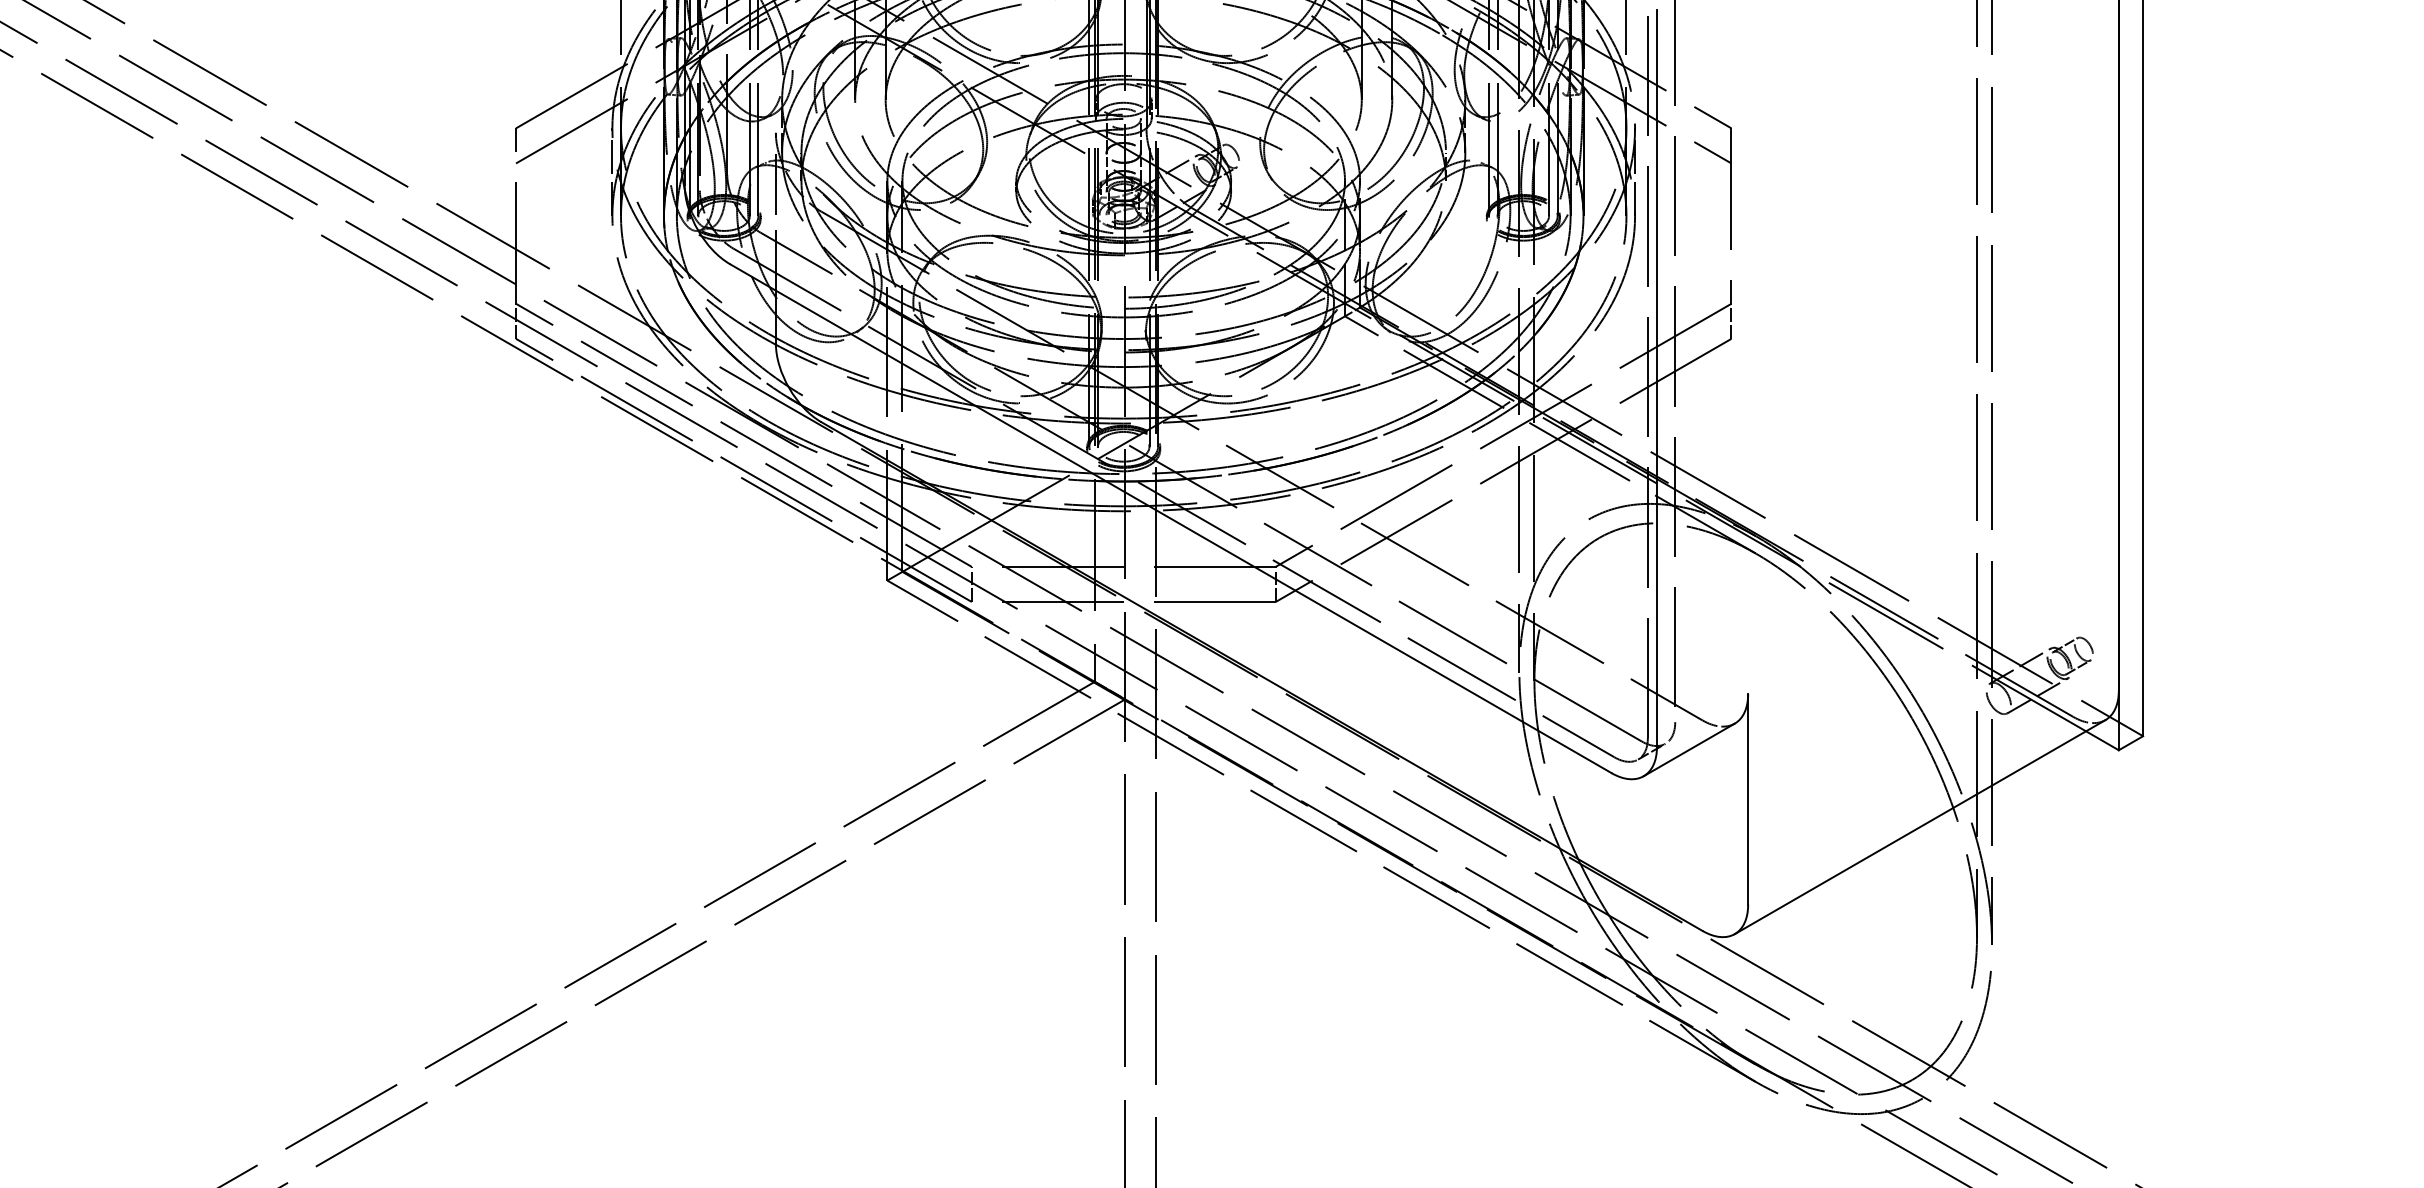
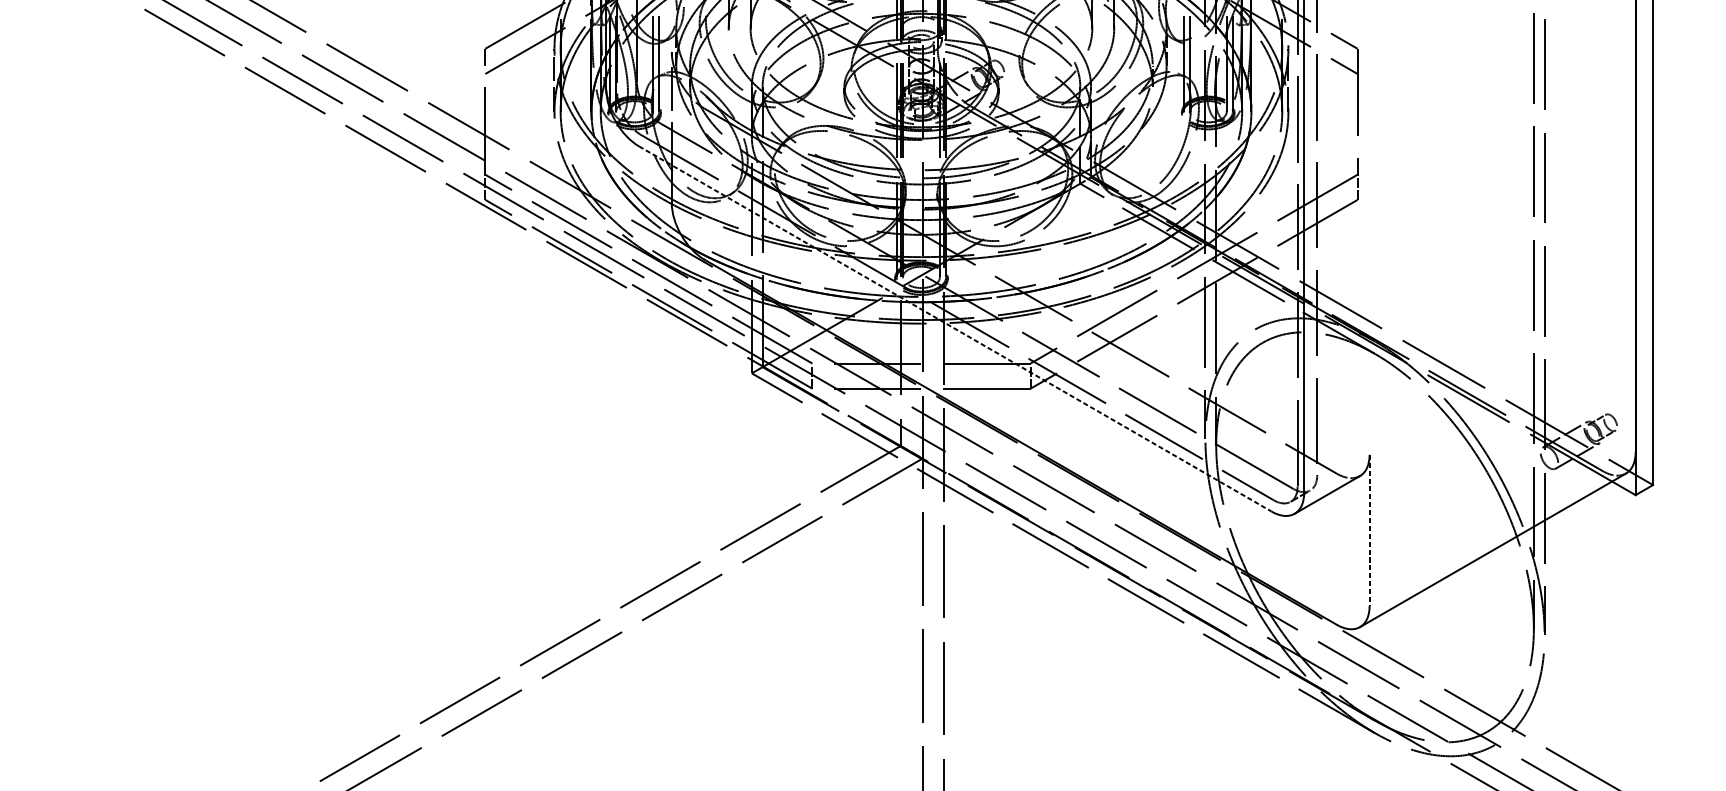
line: (1170, 518) -> (955, 328), solid -> dashed
line: (1748, 799) -> (1369, 530), solid -> dashed

